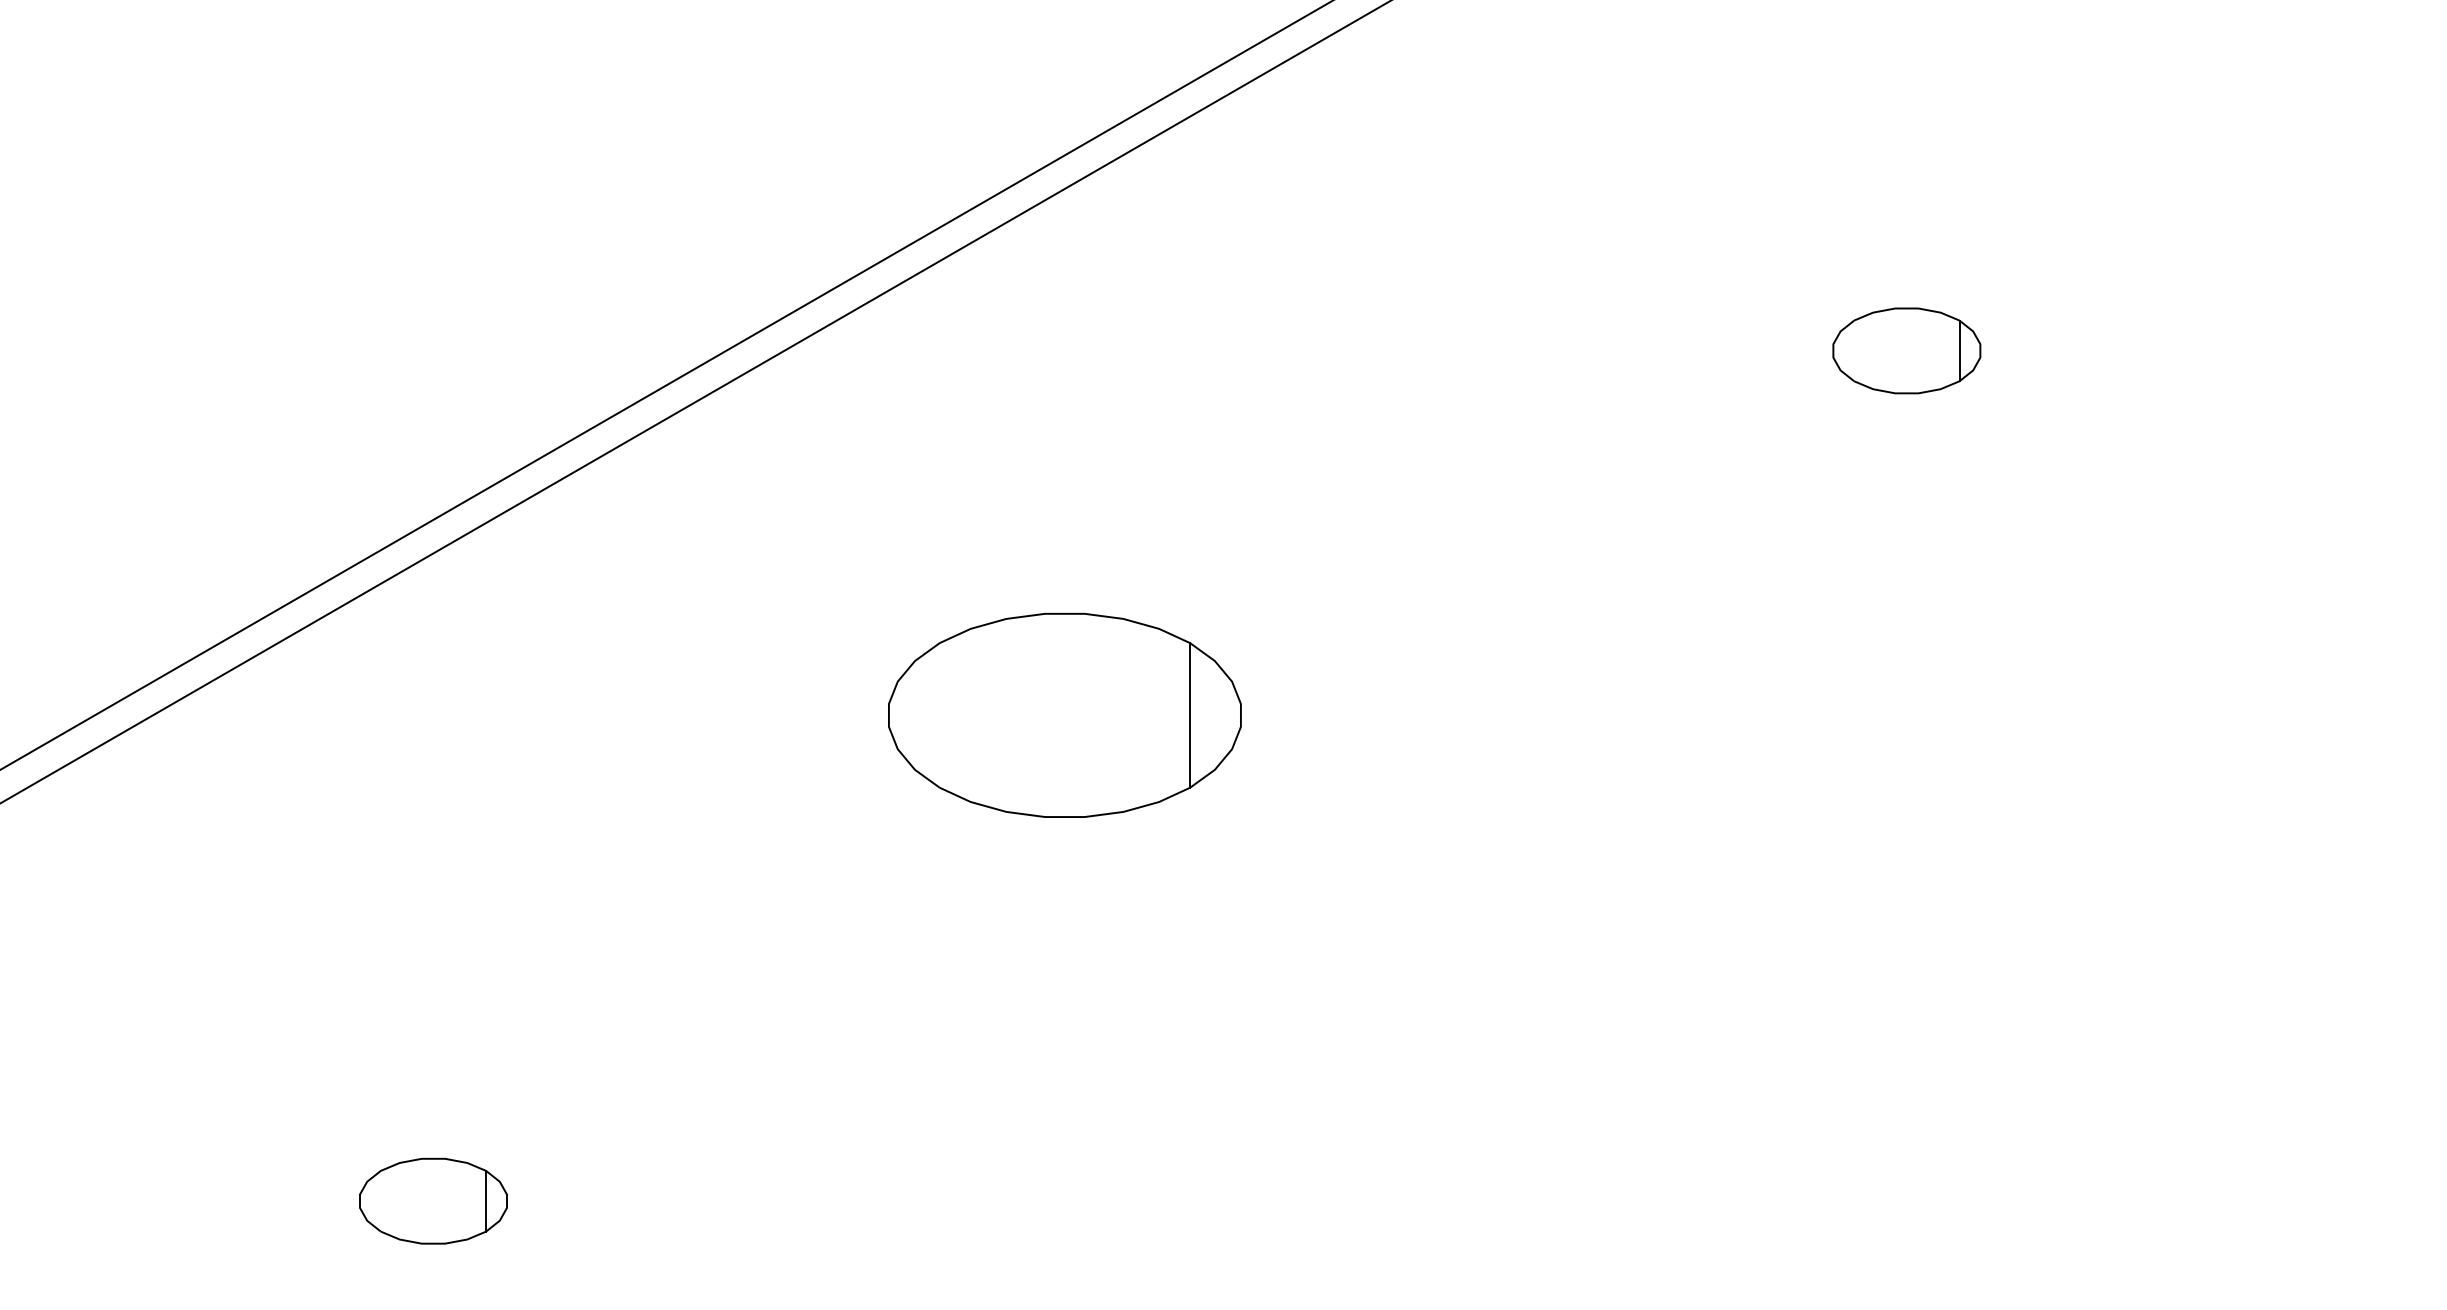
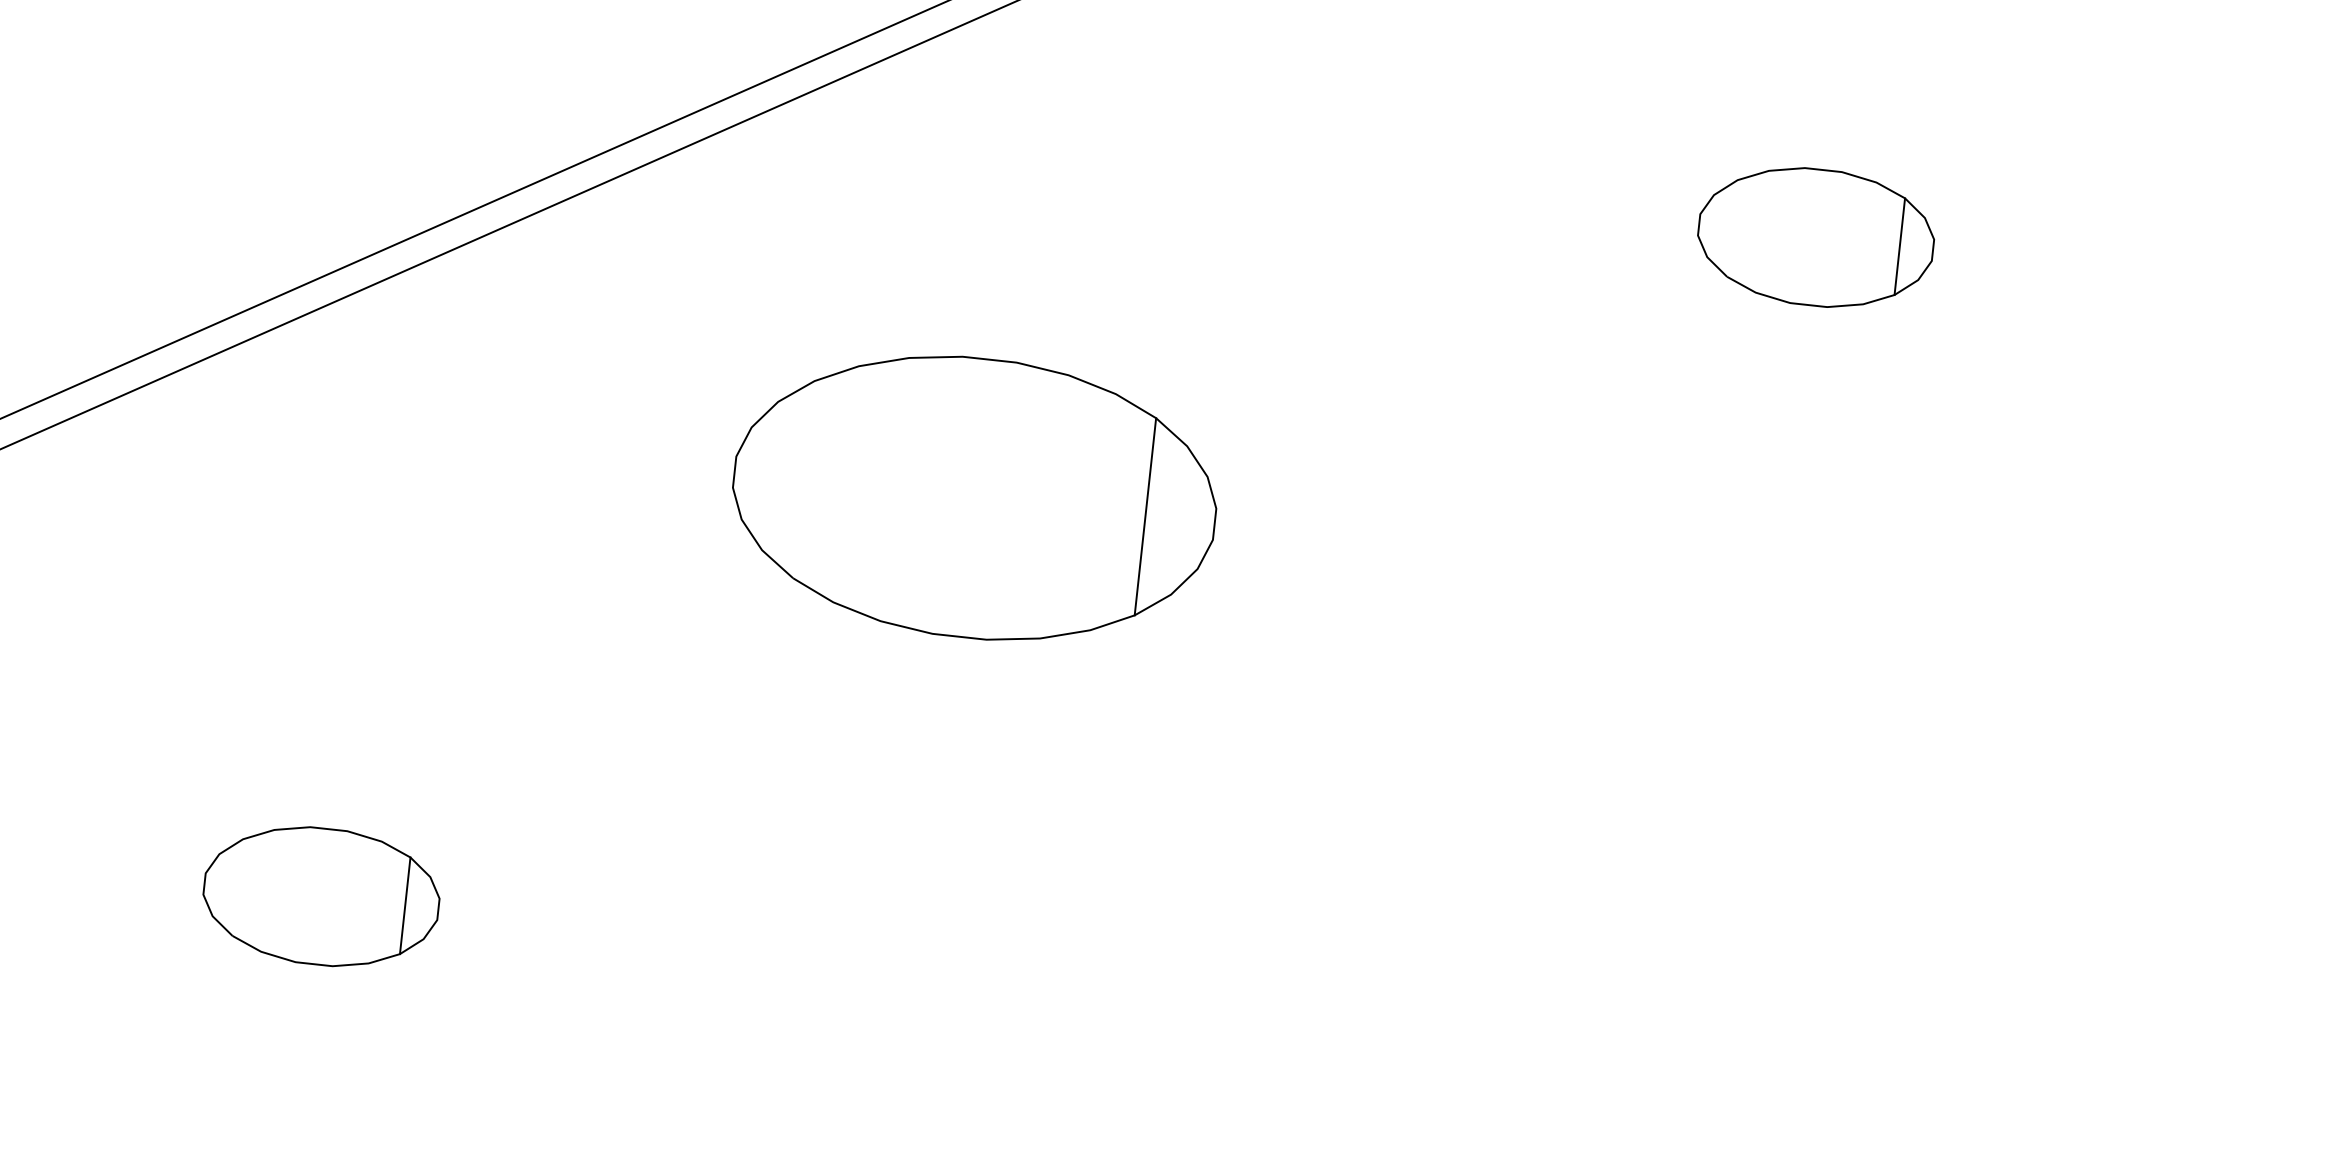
part: (1906, 350) -> (1815, 237), size x1.67
part: (1064, 715) -> (974, 498), size x1.43
part: (433, 1200) -> (321, 895), size x1.67

